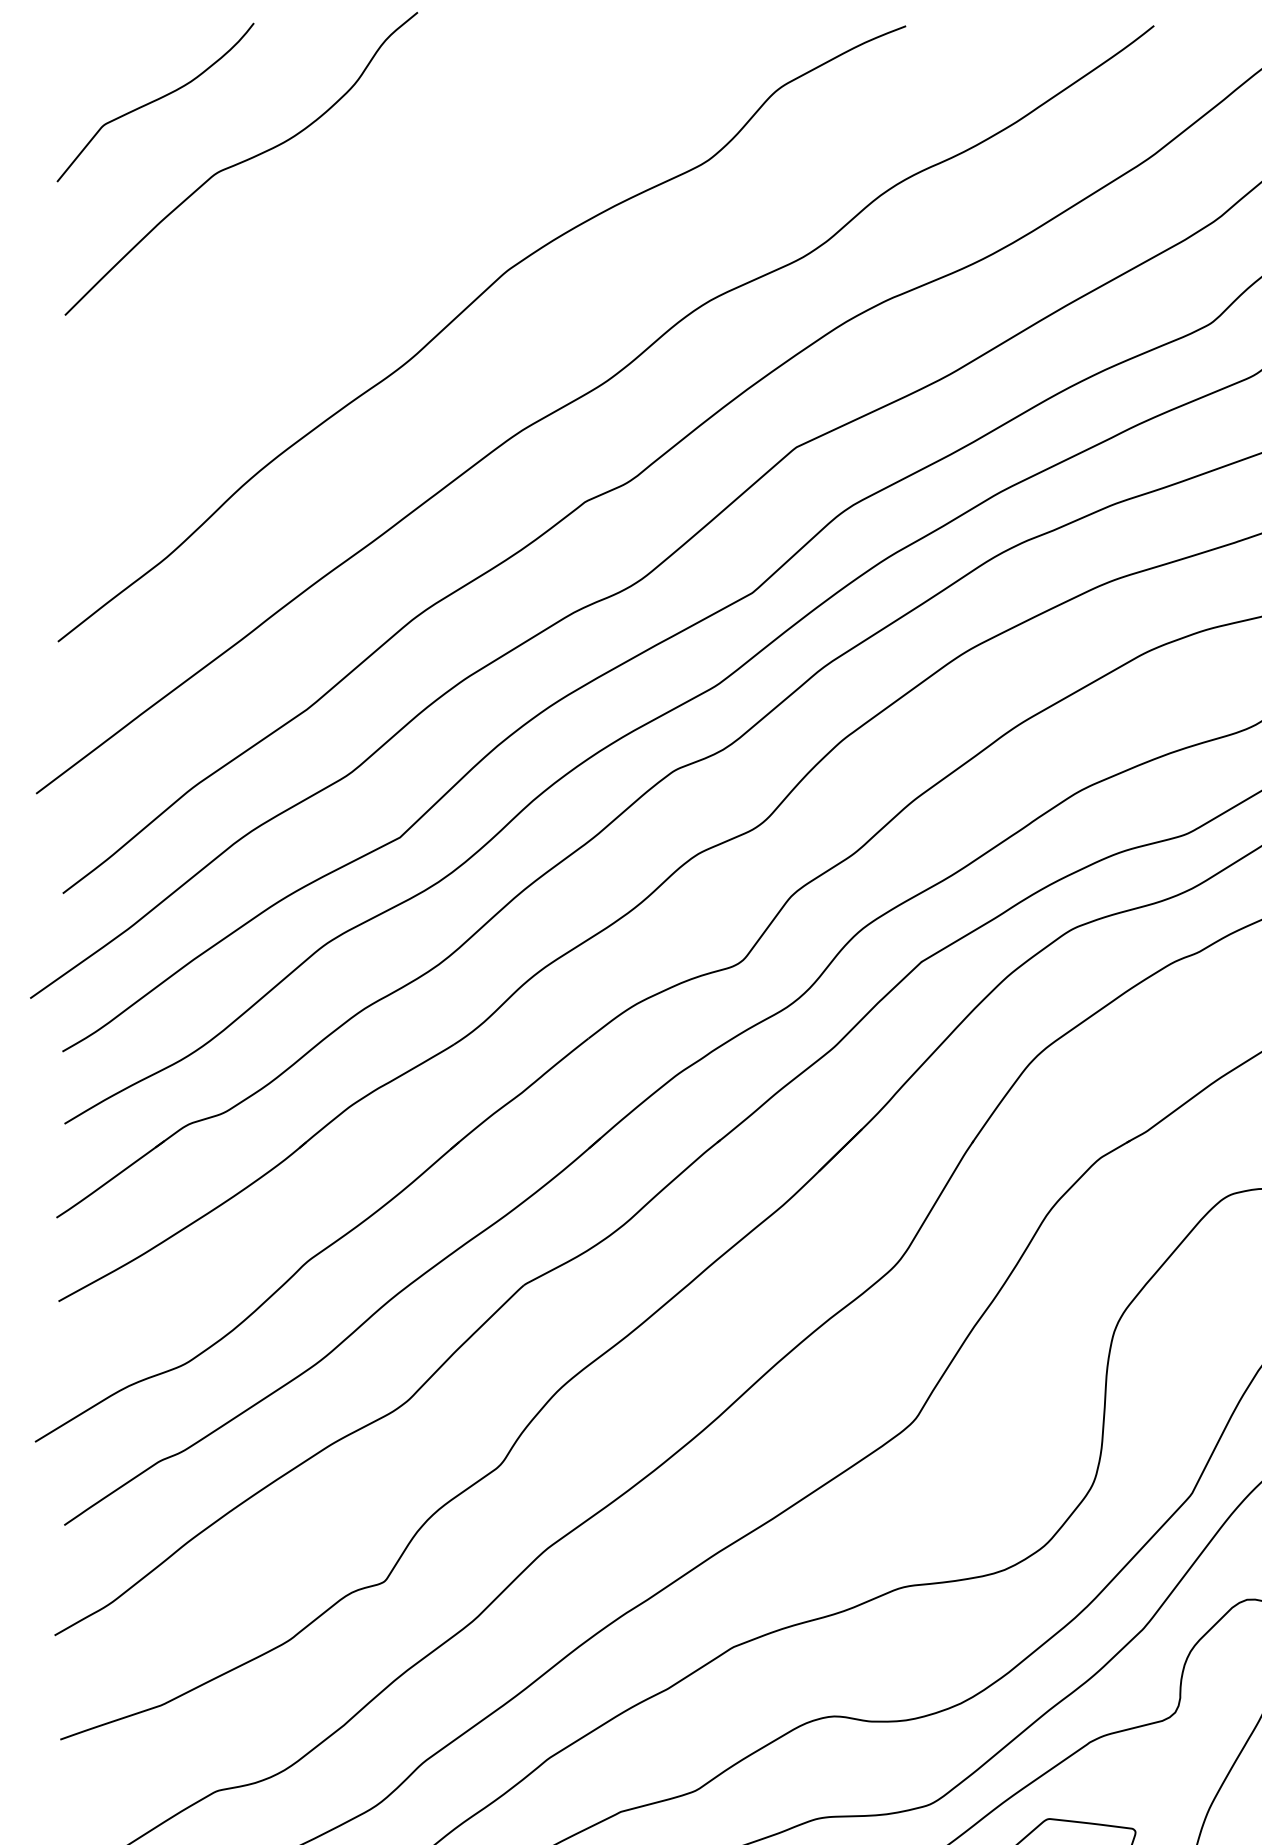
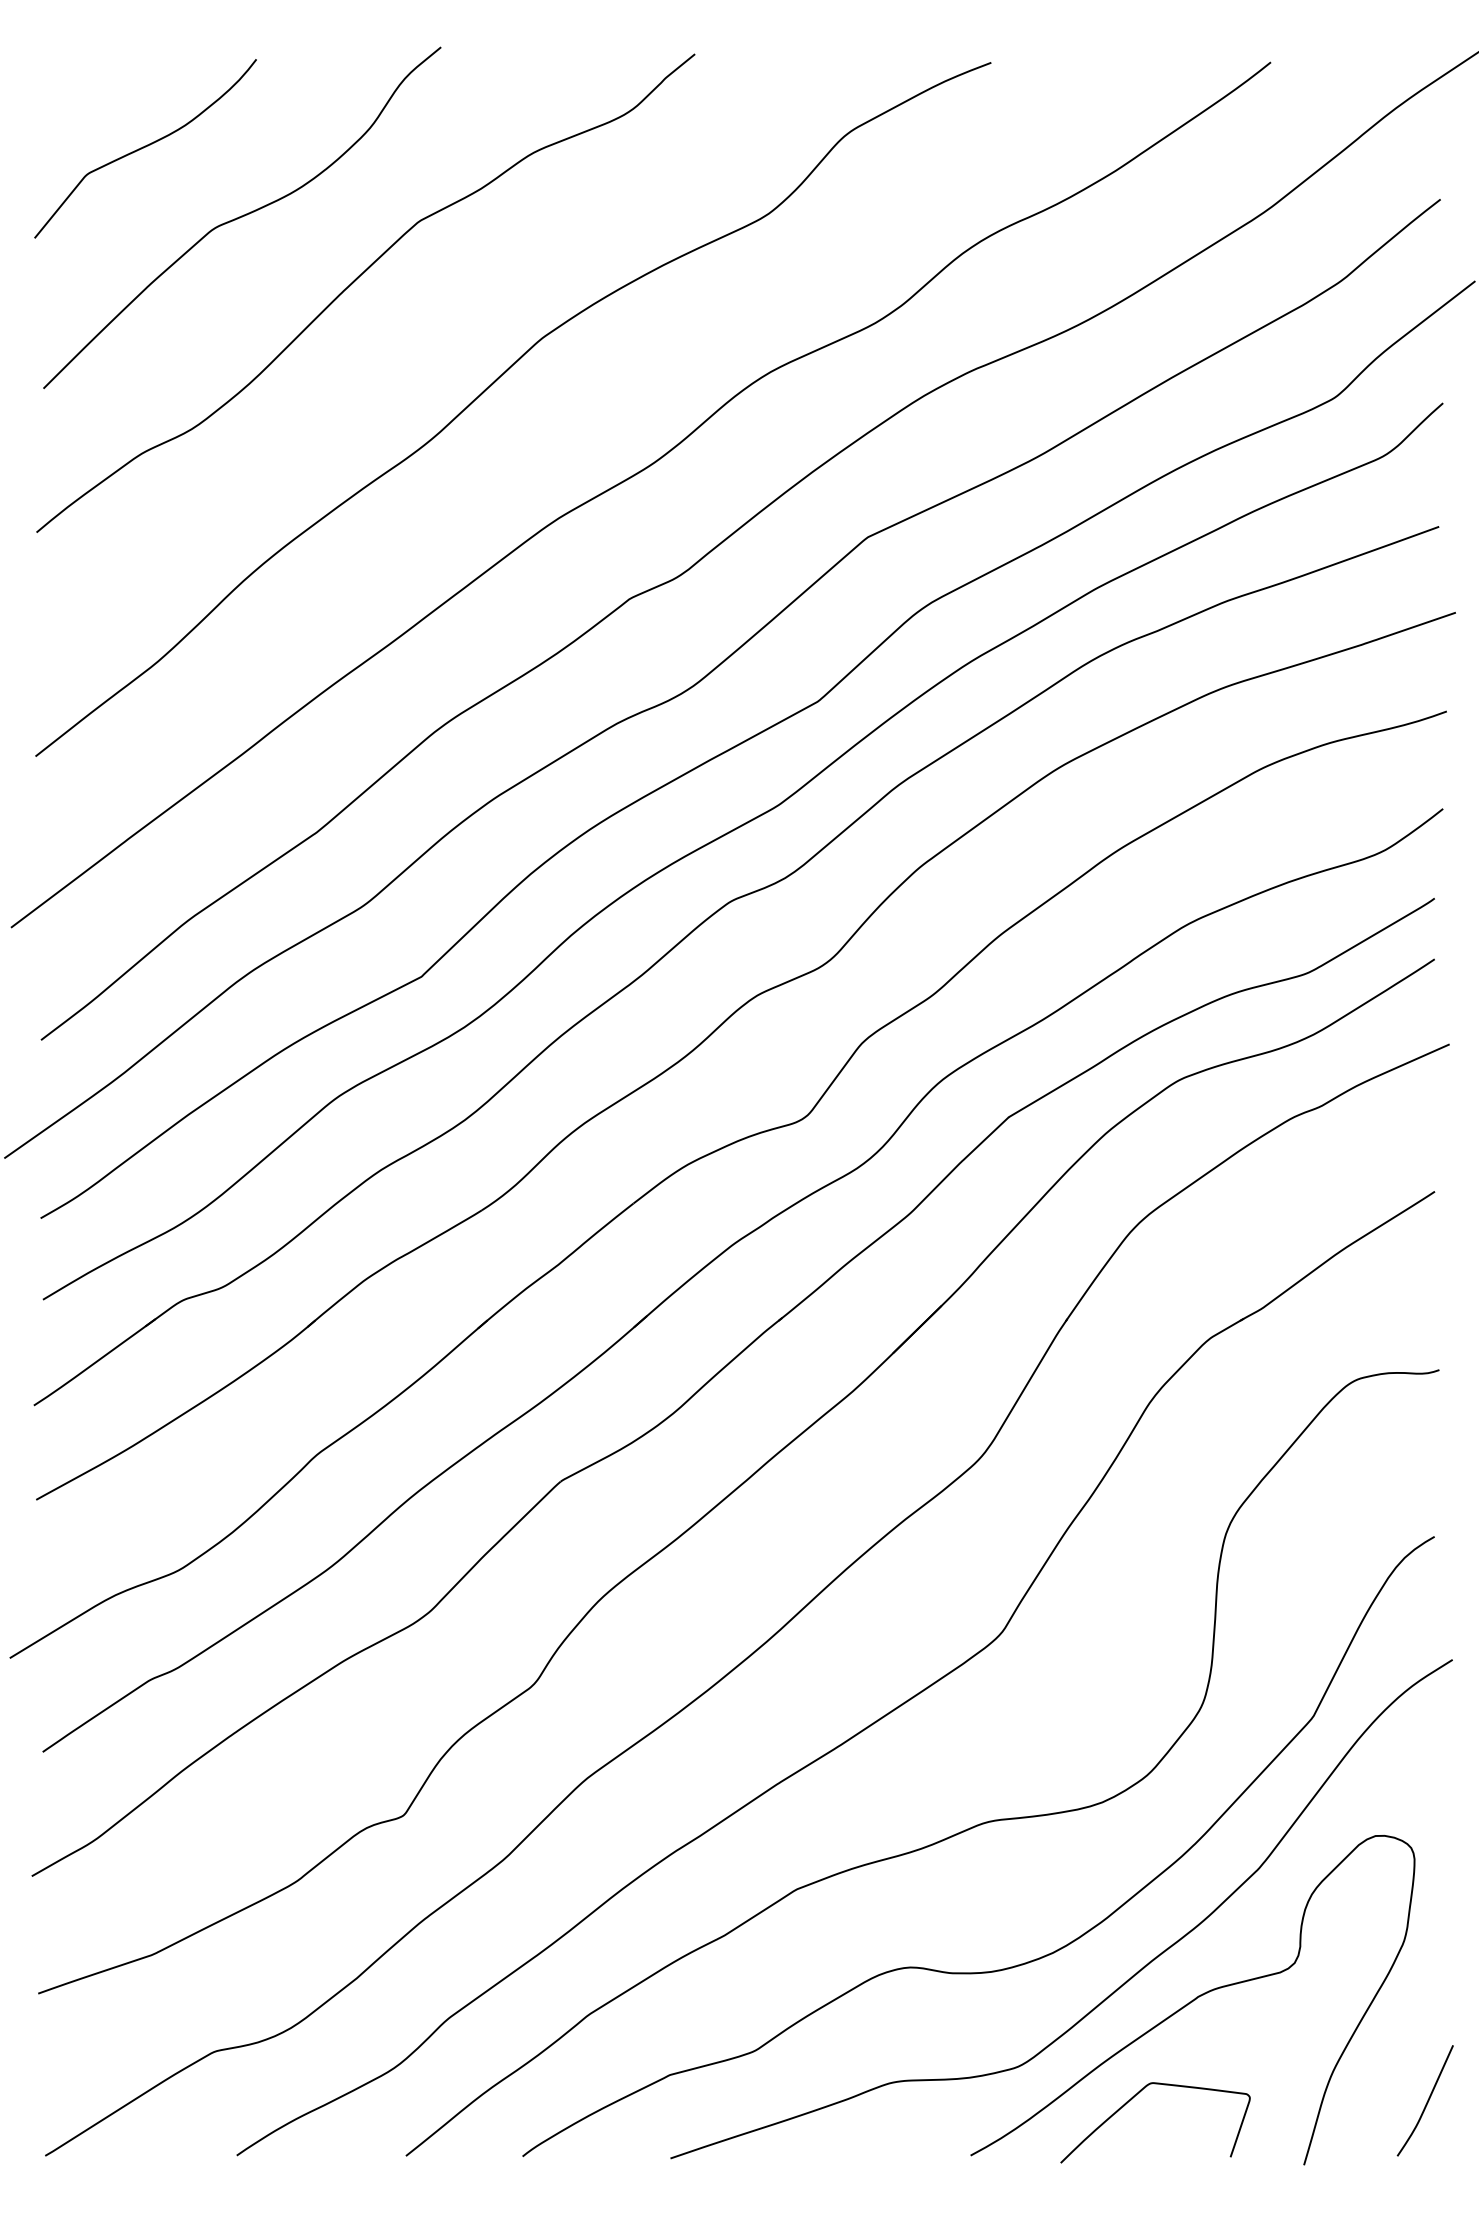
curve: (341, 220) -> (355, 281), added

